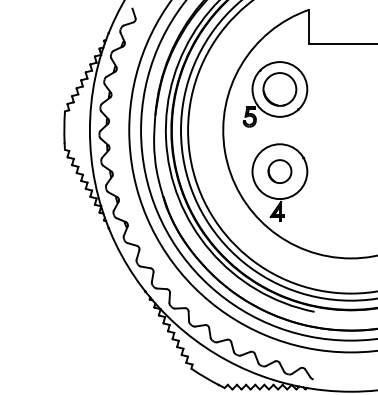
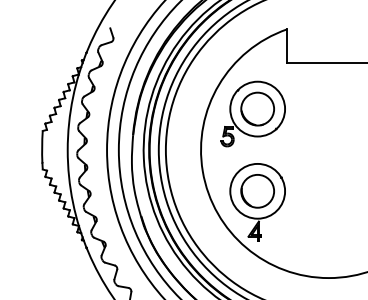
part: (279, 171) -> (257, 191), size x1.43

